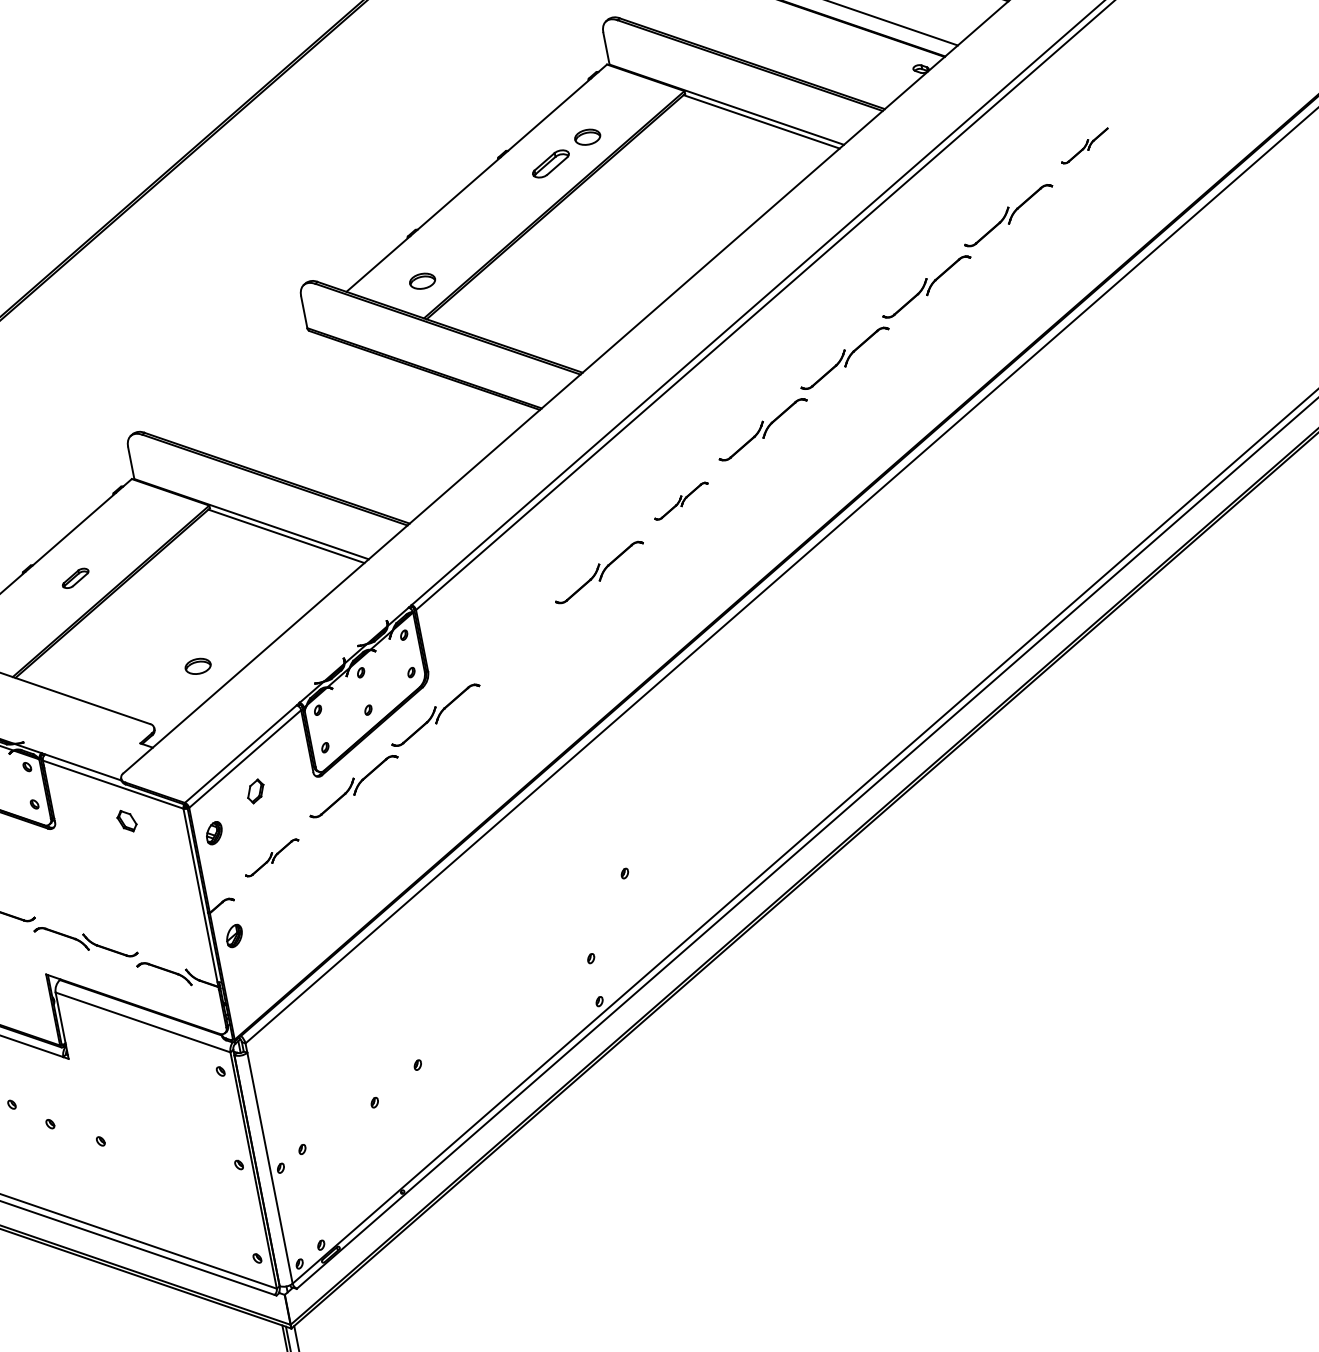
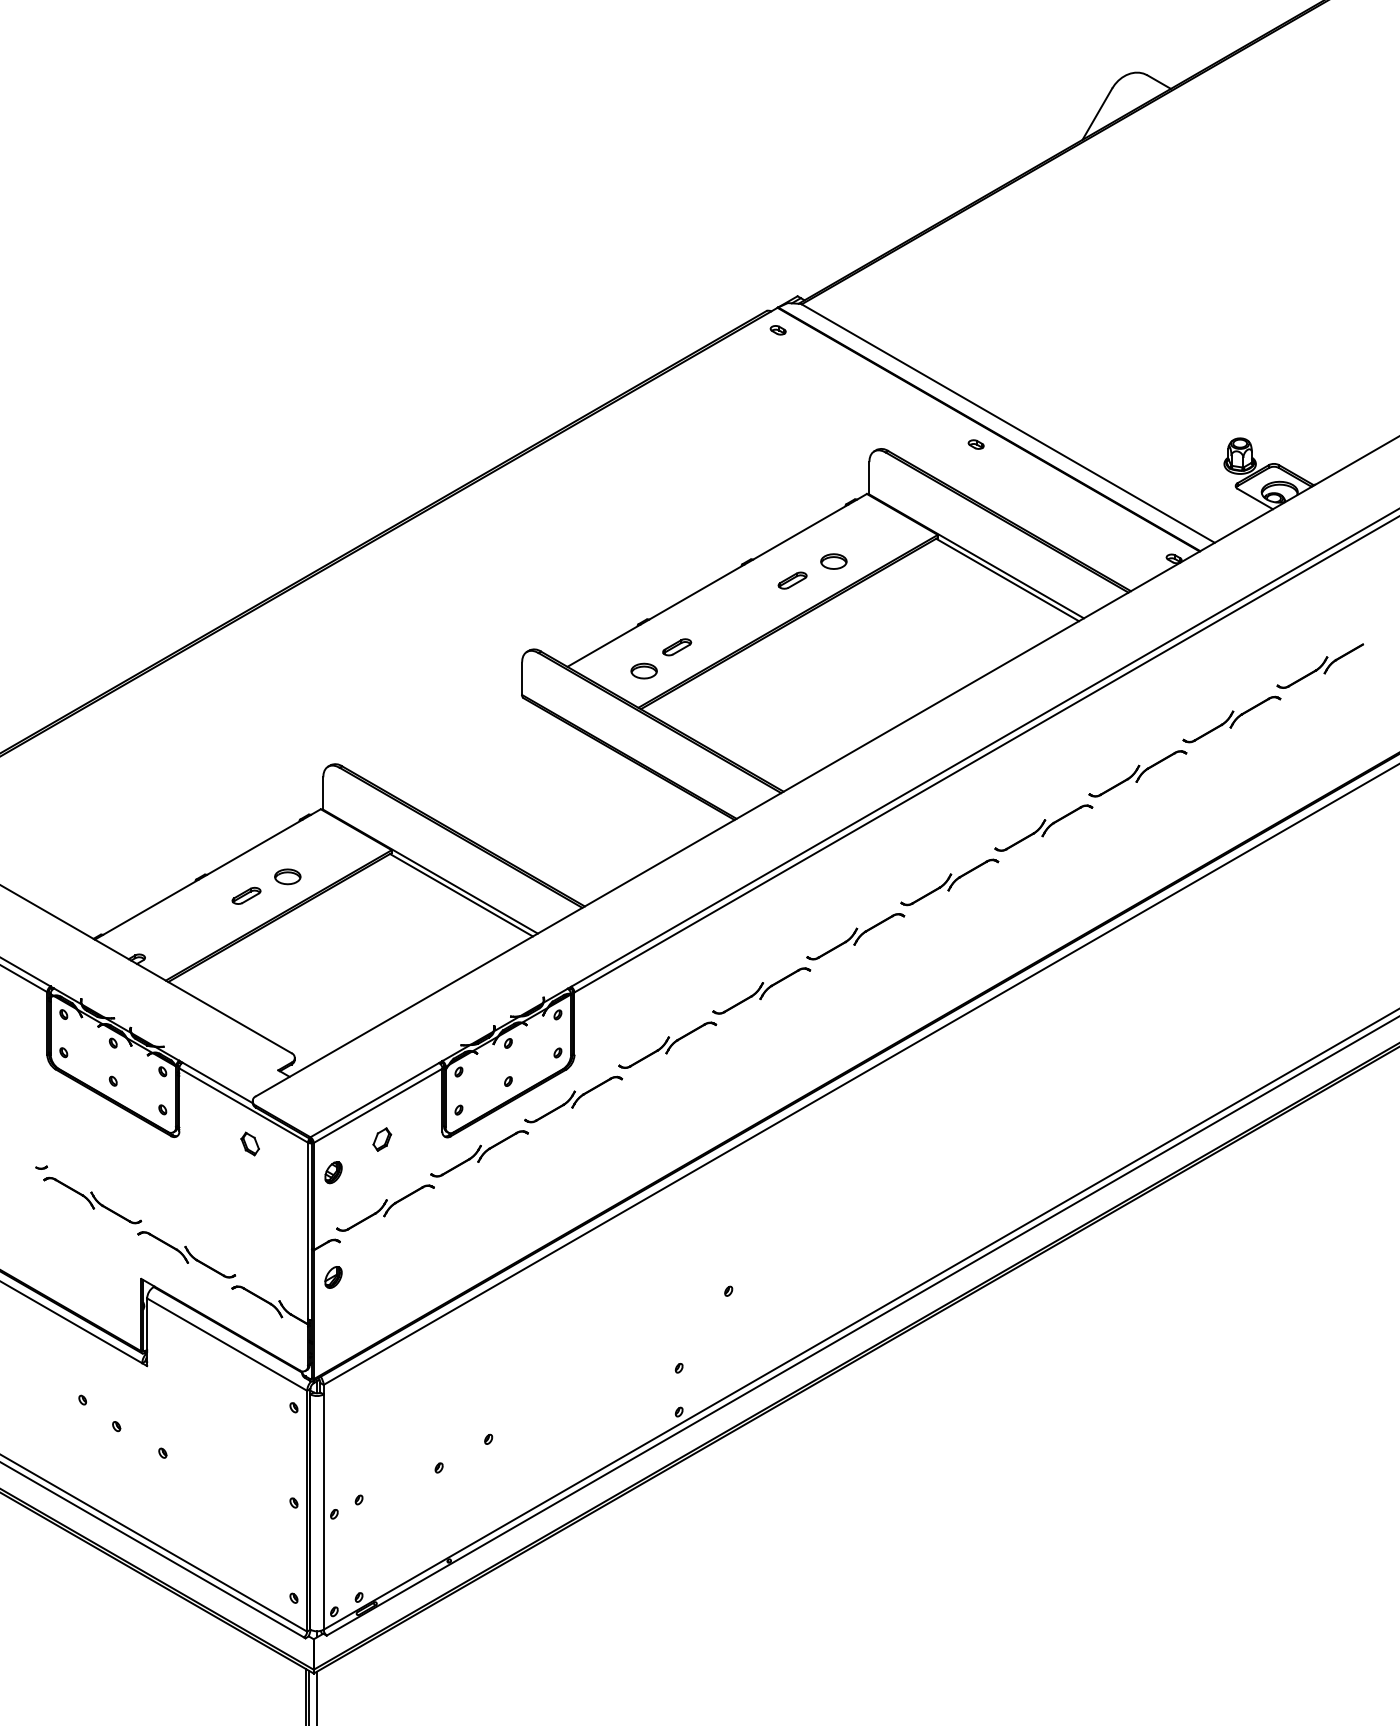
part: (1084, 145) -> (1319, 665), size x1.67
part: (550, 163) -> (792, 580), size x0.71
part: (450, 251) -> (677, 647), added
part: (681, 500) -> (855, 936), size x1.67
part: (517, 643) -> (667, 1044), added
part: (197, 666) -> (287, 876), moved
part: (272, 857) -> (385, 1207), size x1.67

